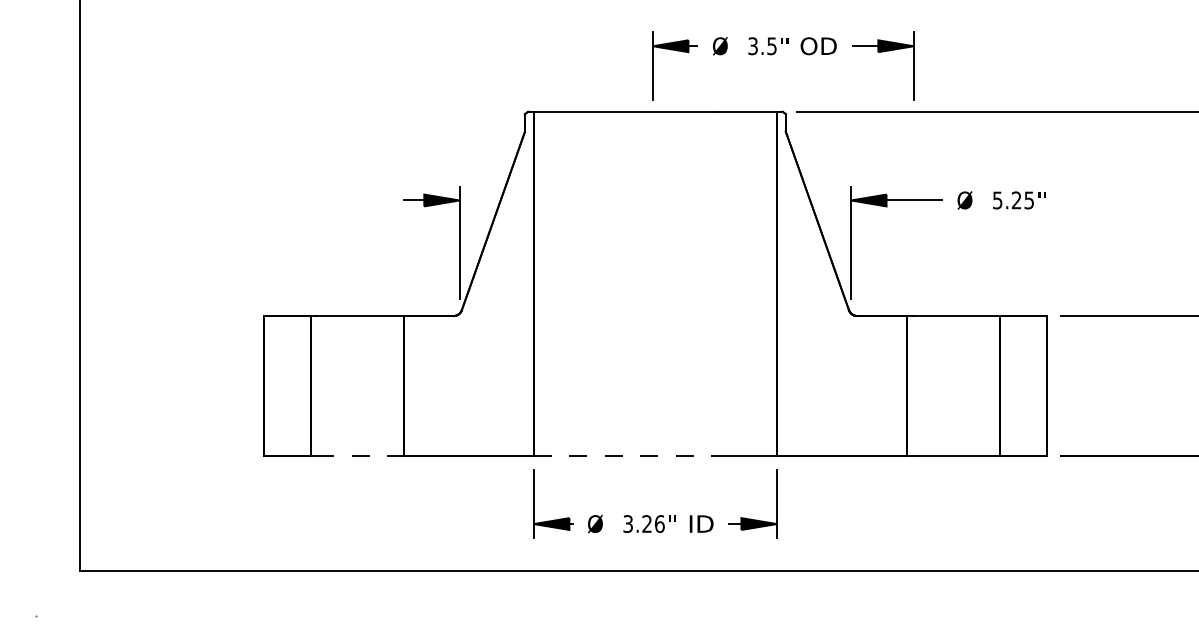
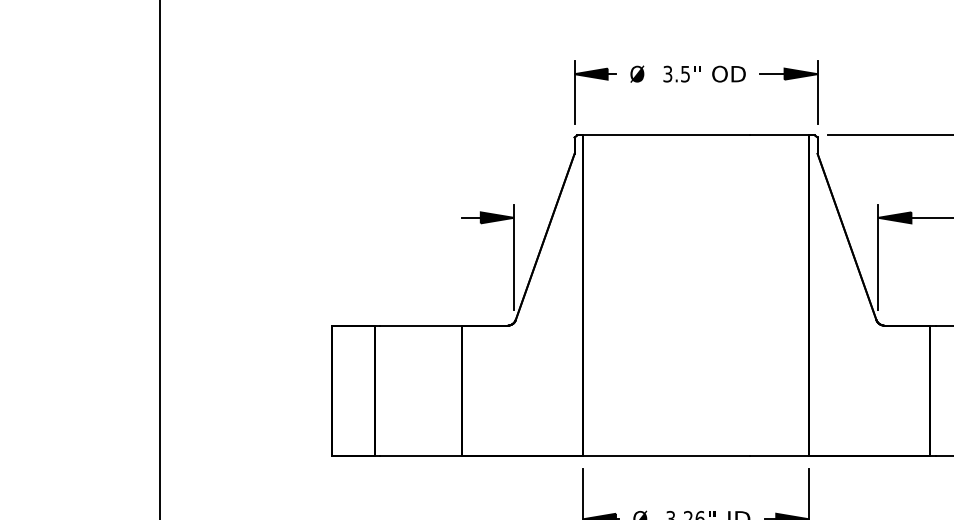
part: (774, 54) -> (687, 81), moved
line: (360, 456) -> (421, 456), dashed -> solid
line: (623, 456) -> (666, 456), dashed -> solid

